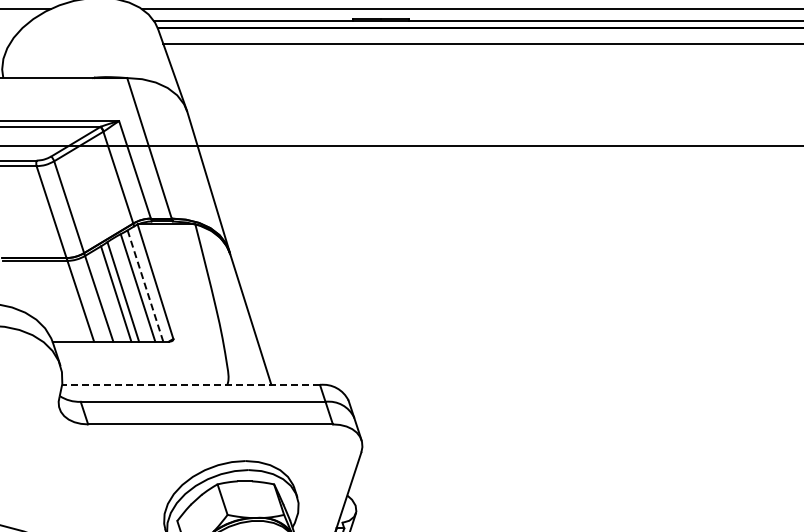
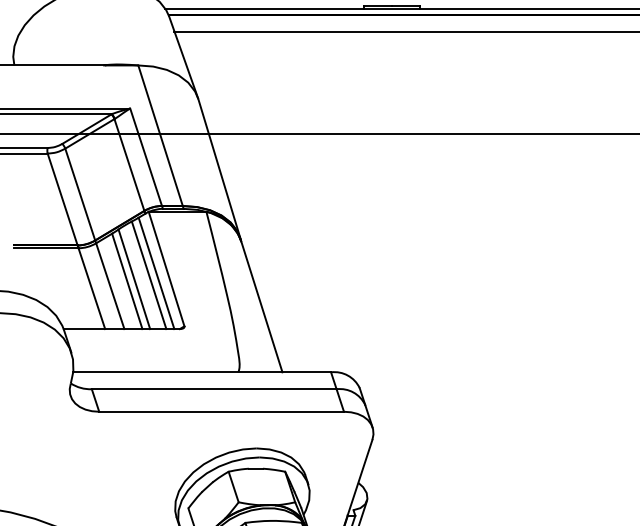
line: (145, 286) -> (156, 273), dashed -> solid
line: (191, 384) -> (202, 371), dashed -> solid

